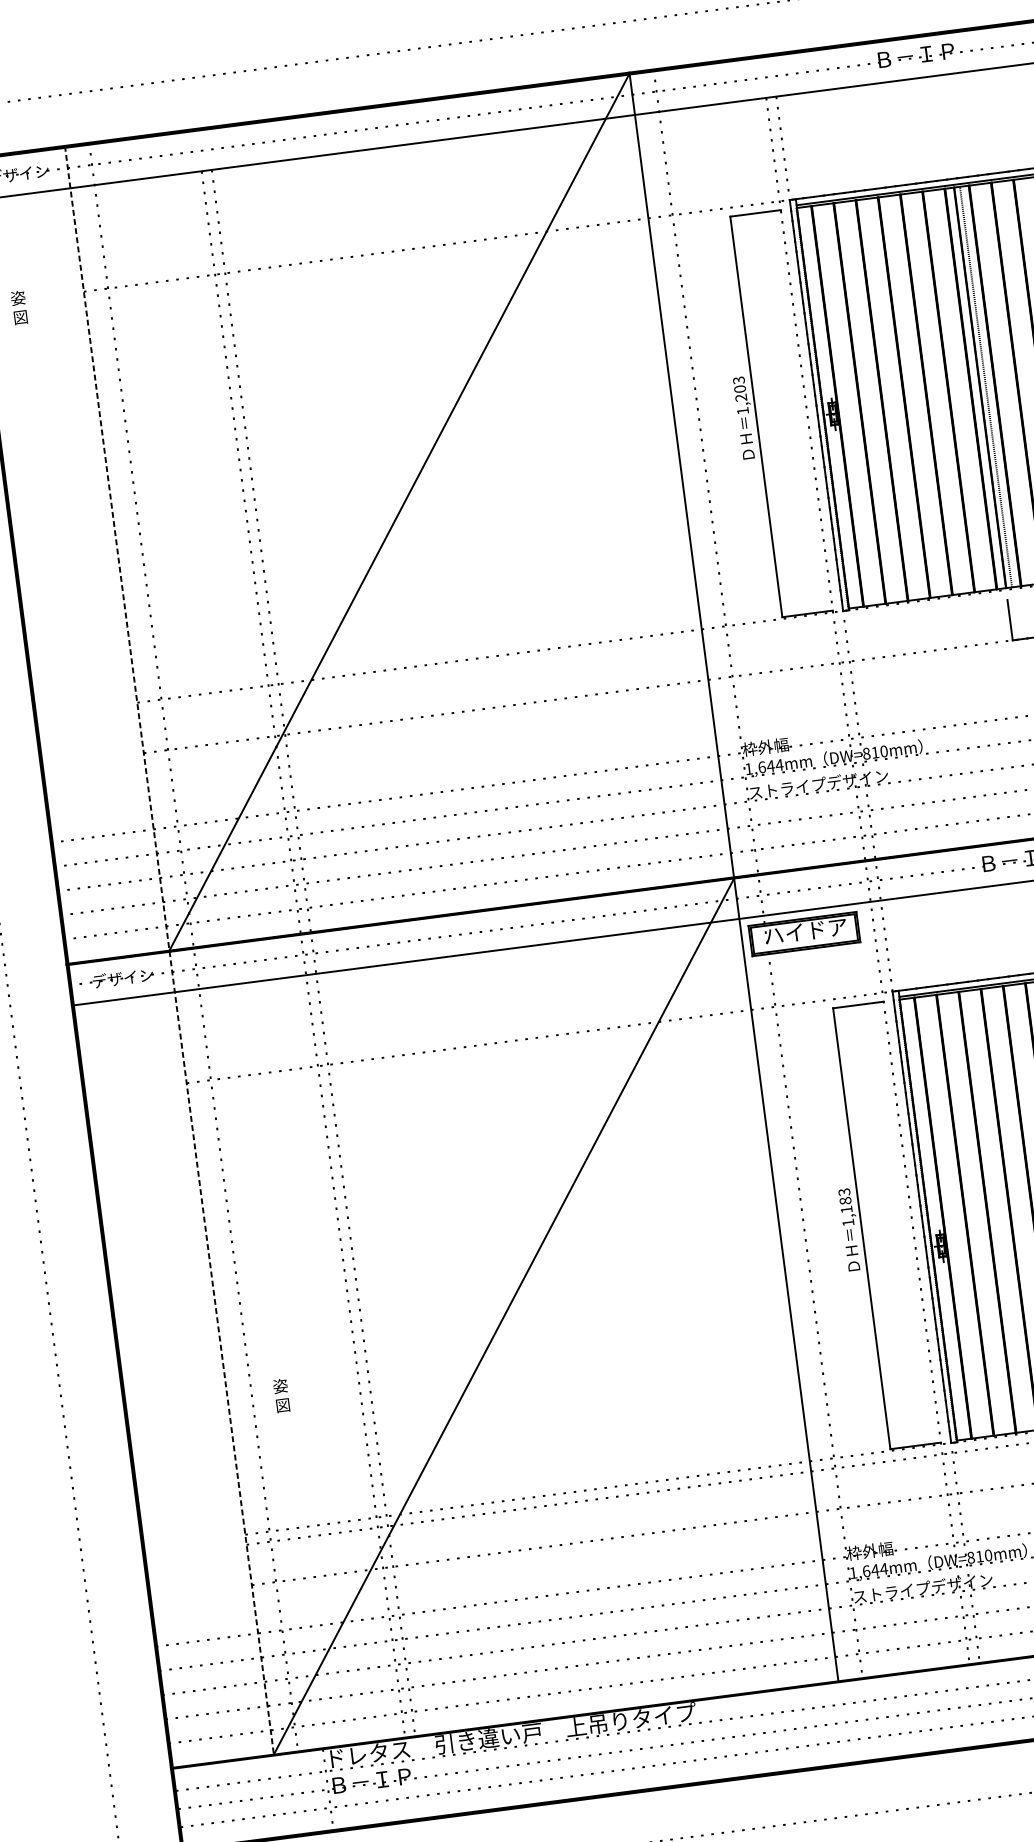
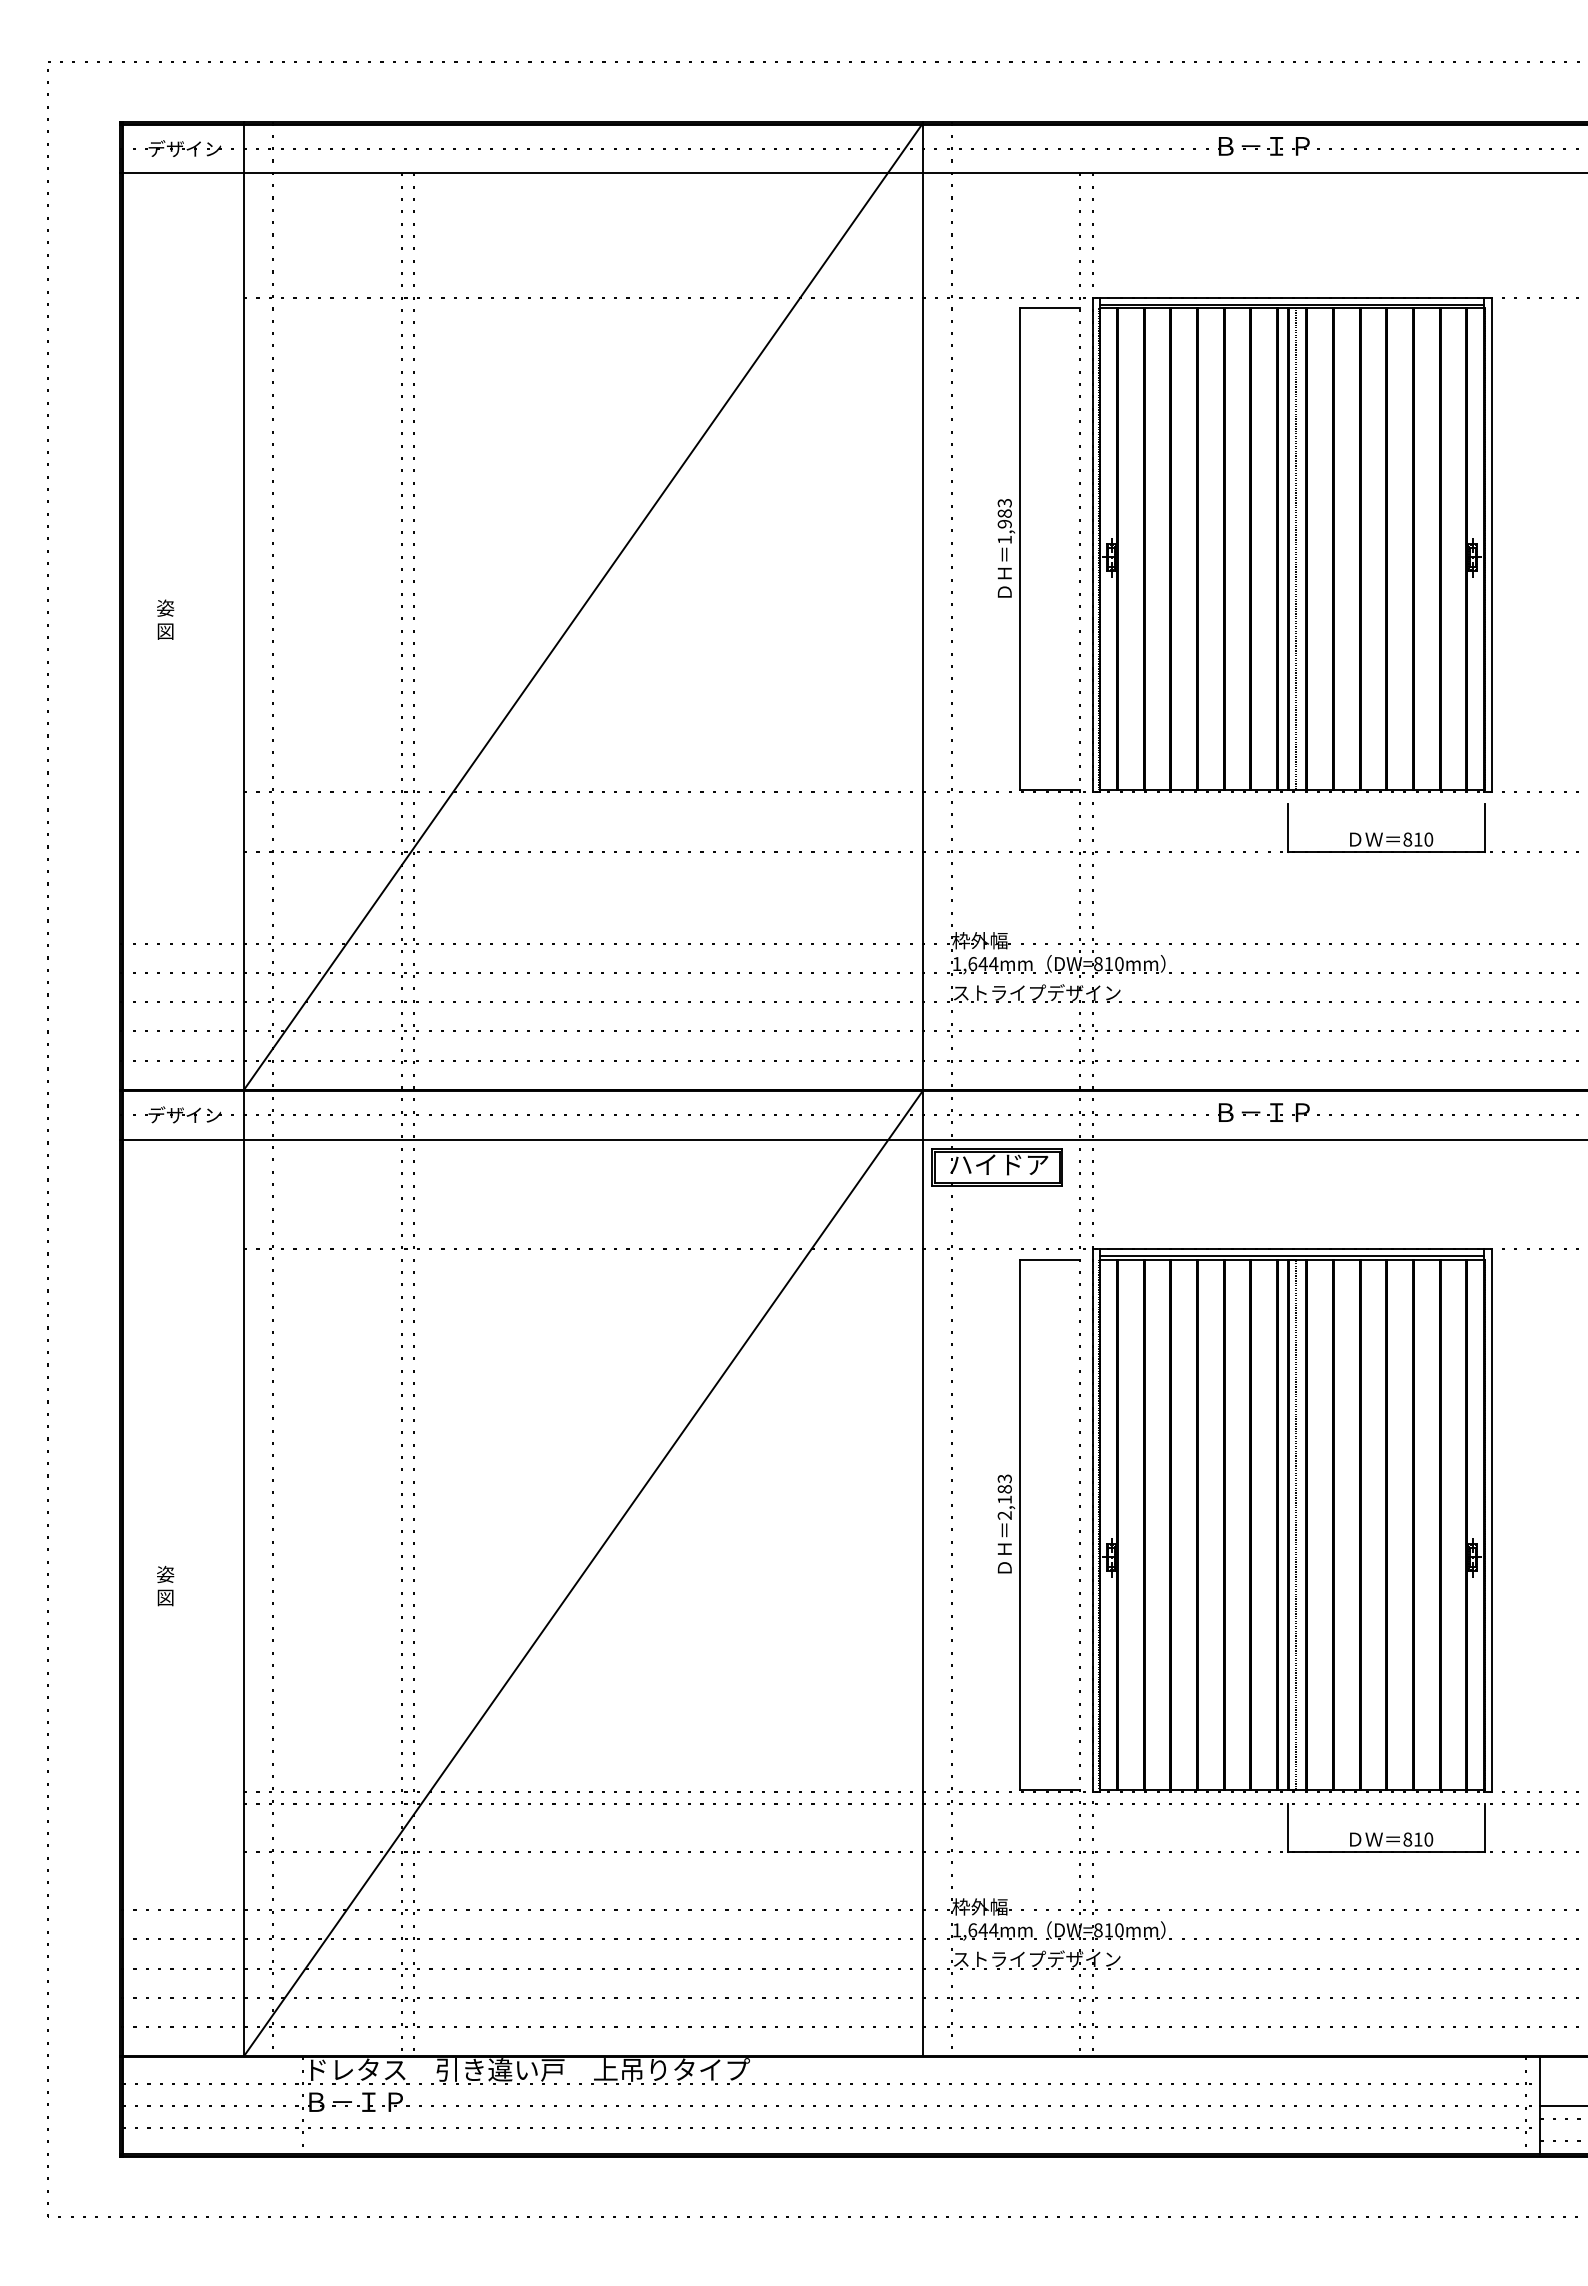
text: (19, 307) -> (165, 619), moved
text: (740, 393) -> (1004, 518), 1,203 -> 1,983
line: (169, 950) -> (244, 1089), dashed -> solid
text: (848, 1222) -> (1004, 1515), 1,183 -> 2,183
text: (281, 1395) -> (165, 1585), moved

